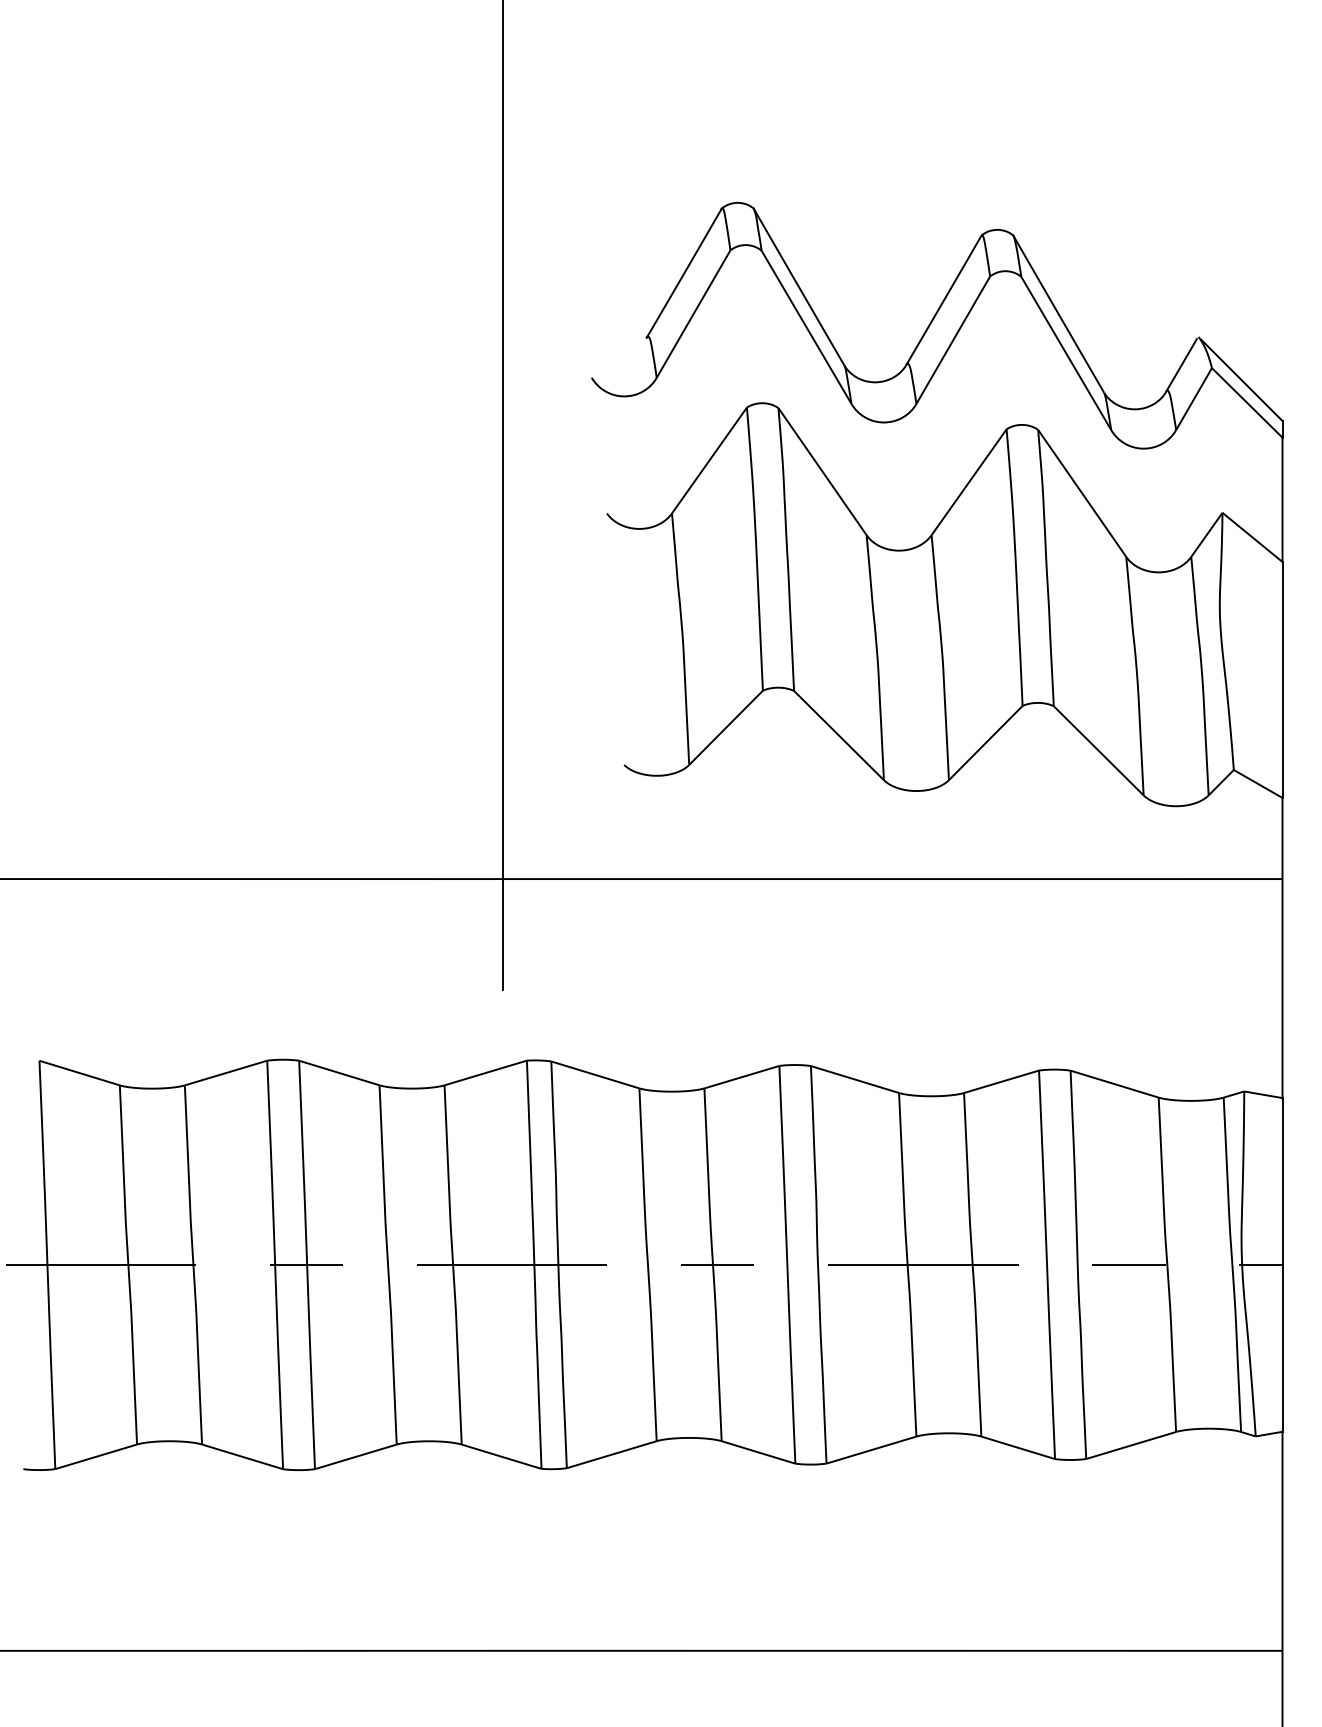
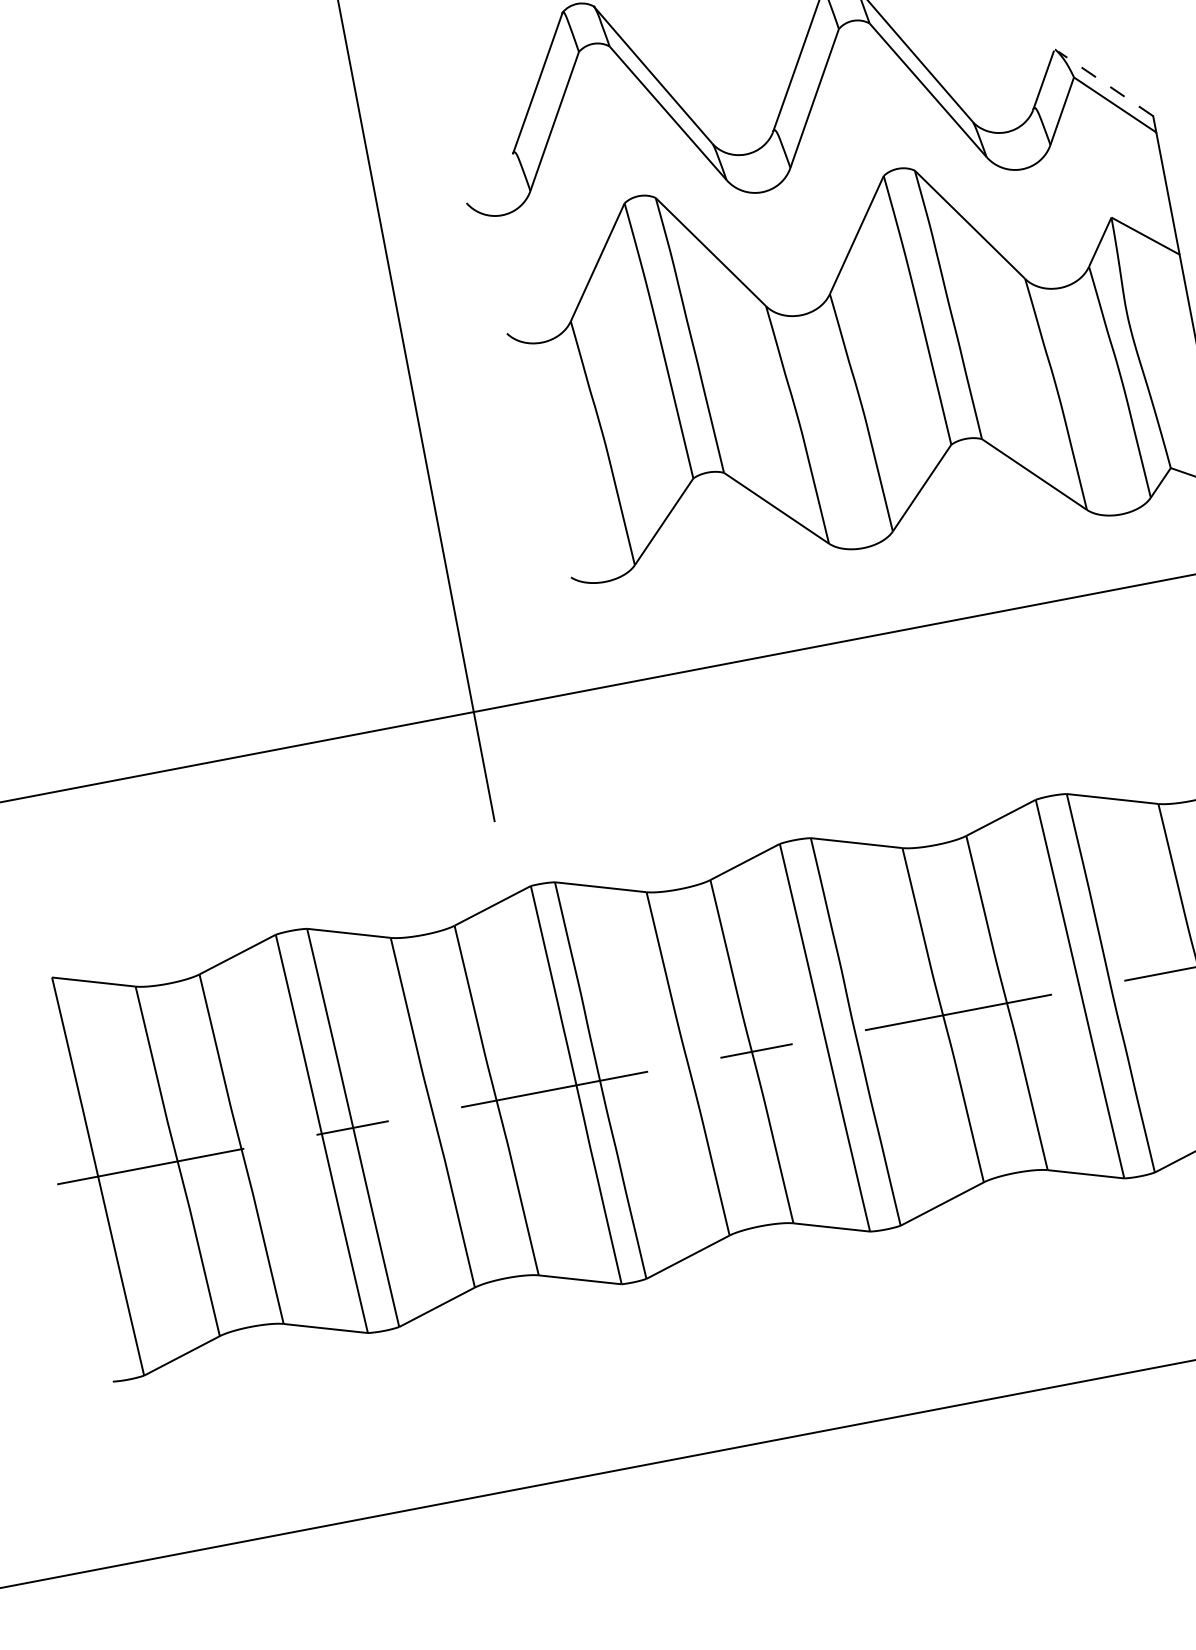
line: (1241, 380) -> (1105, 84), solid -> dashed

